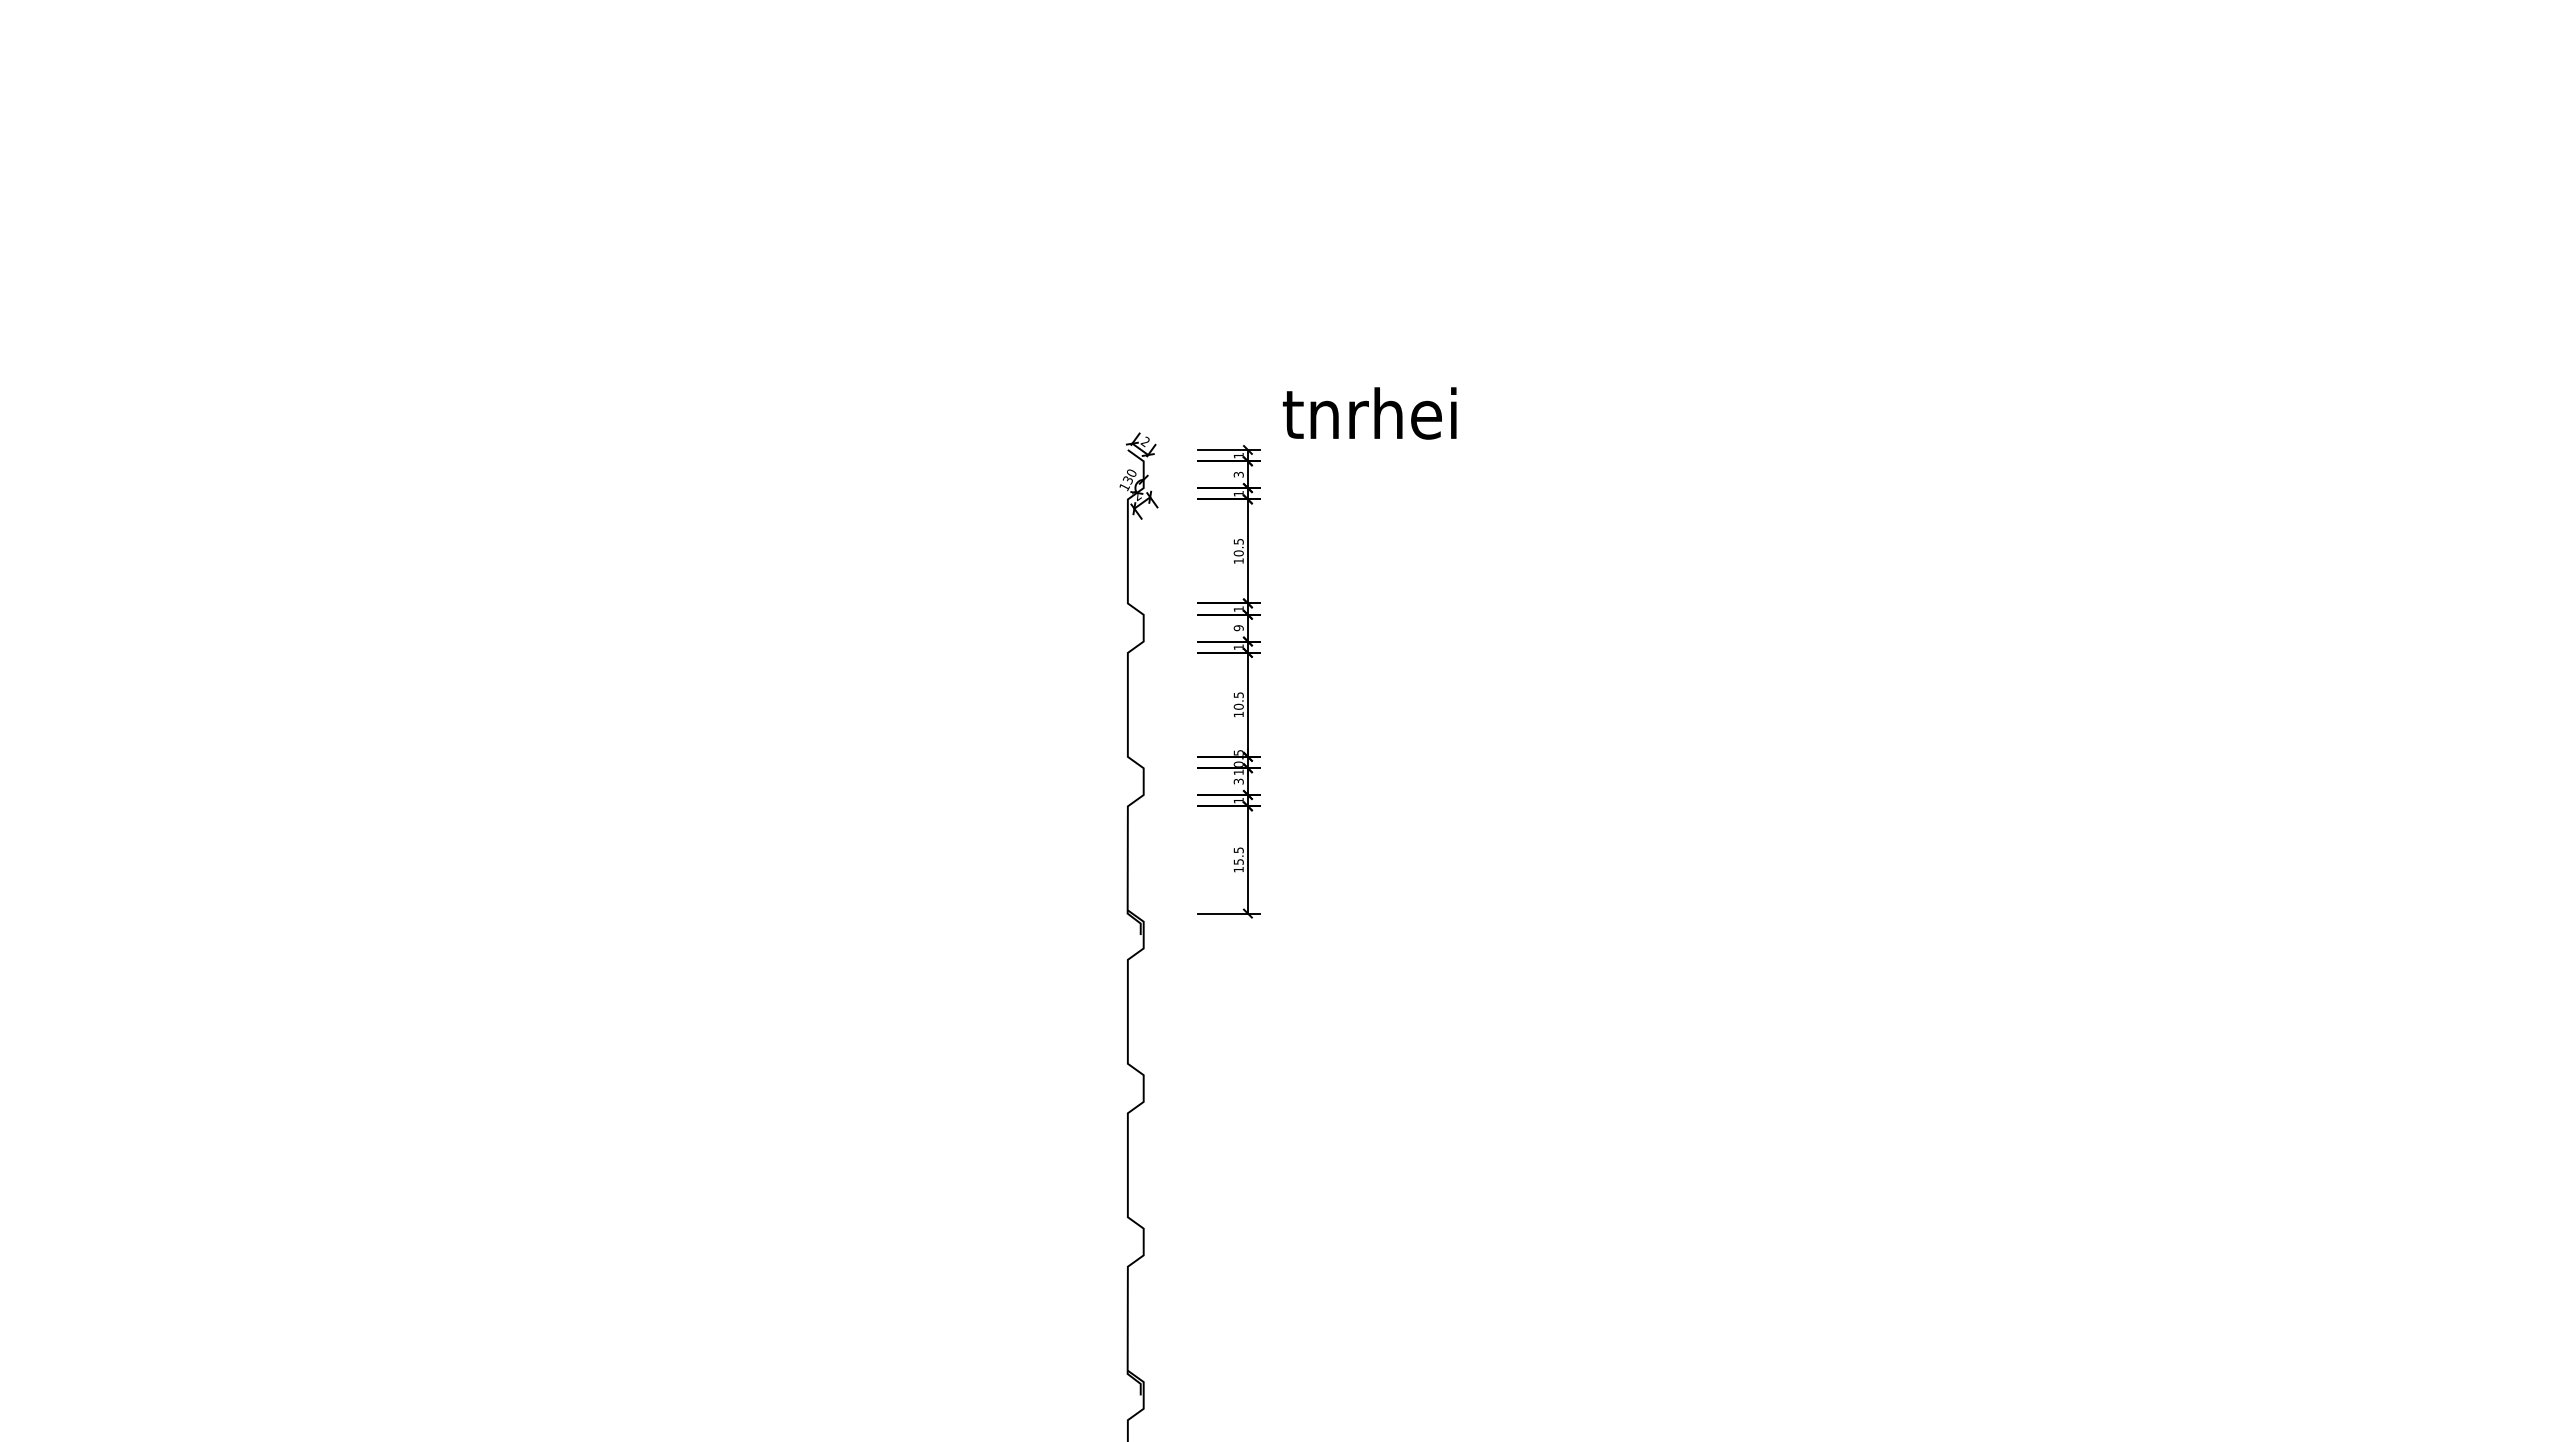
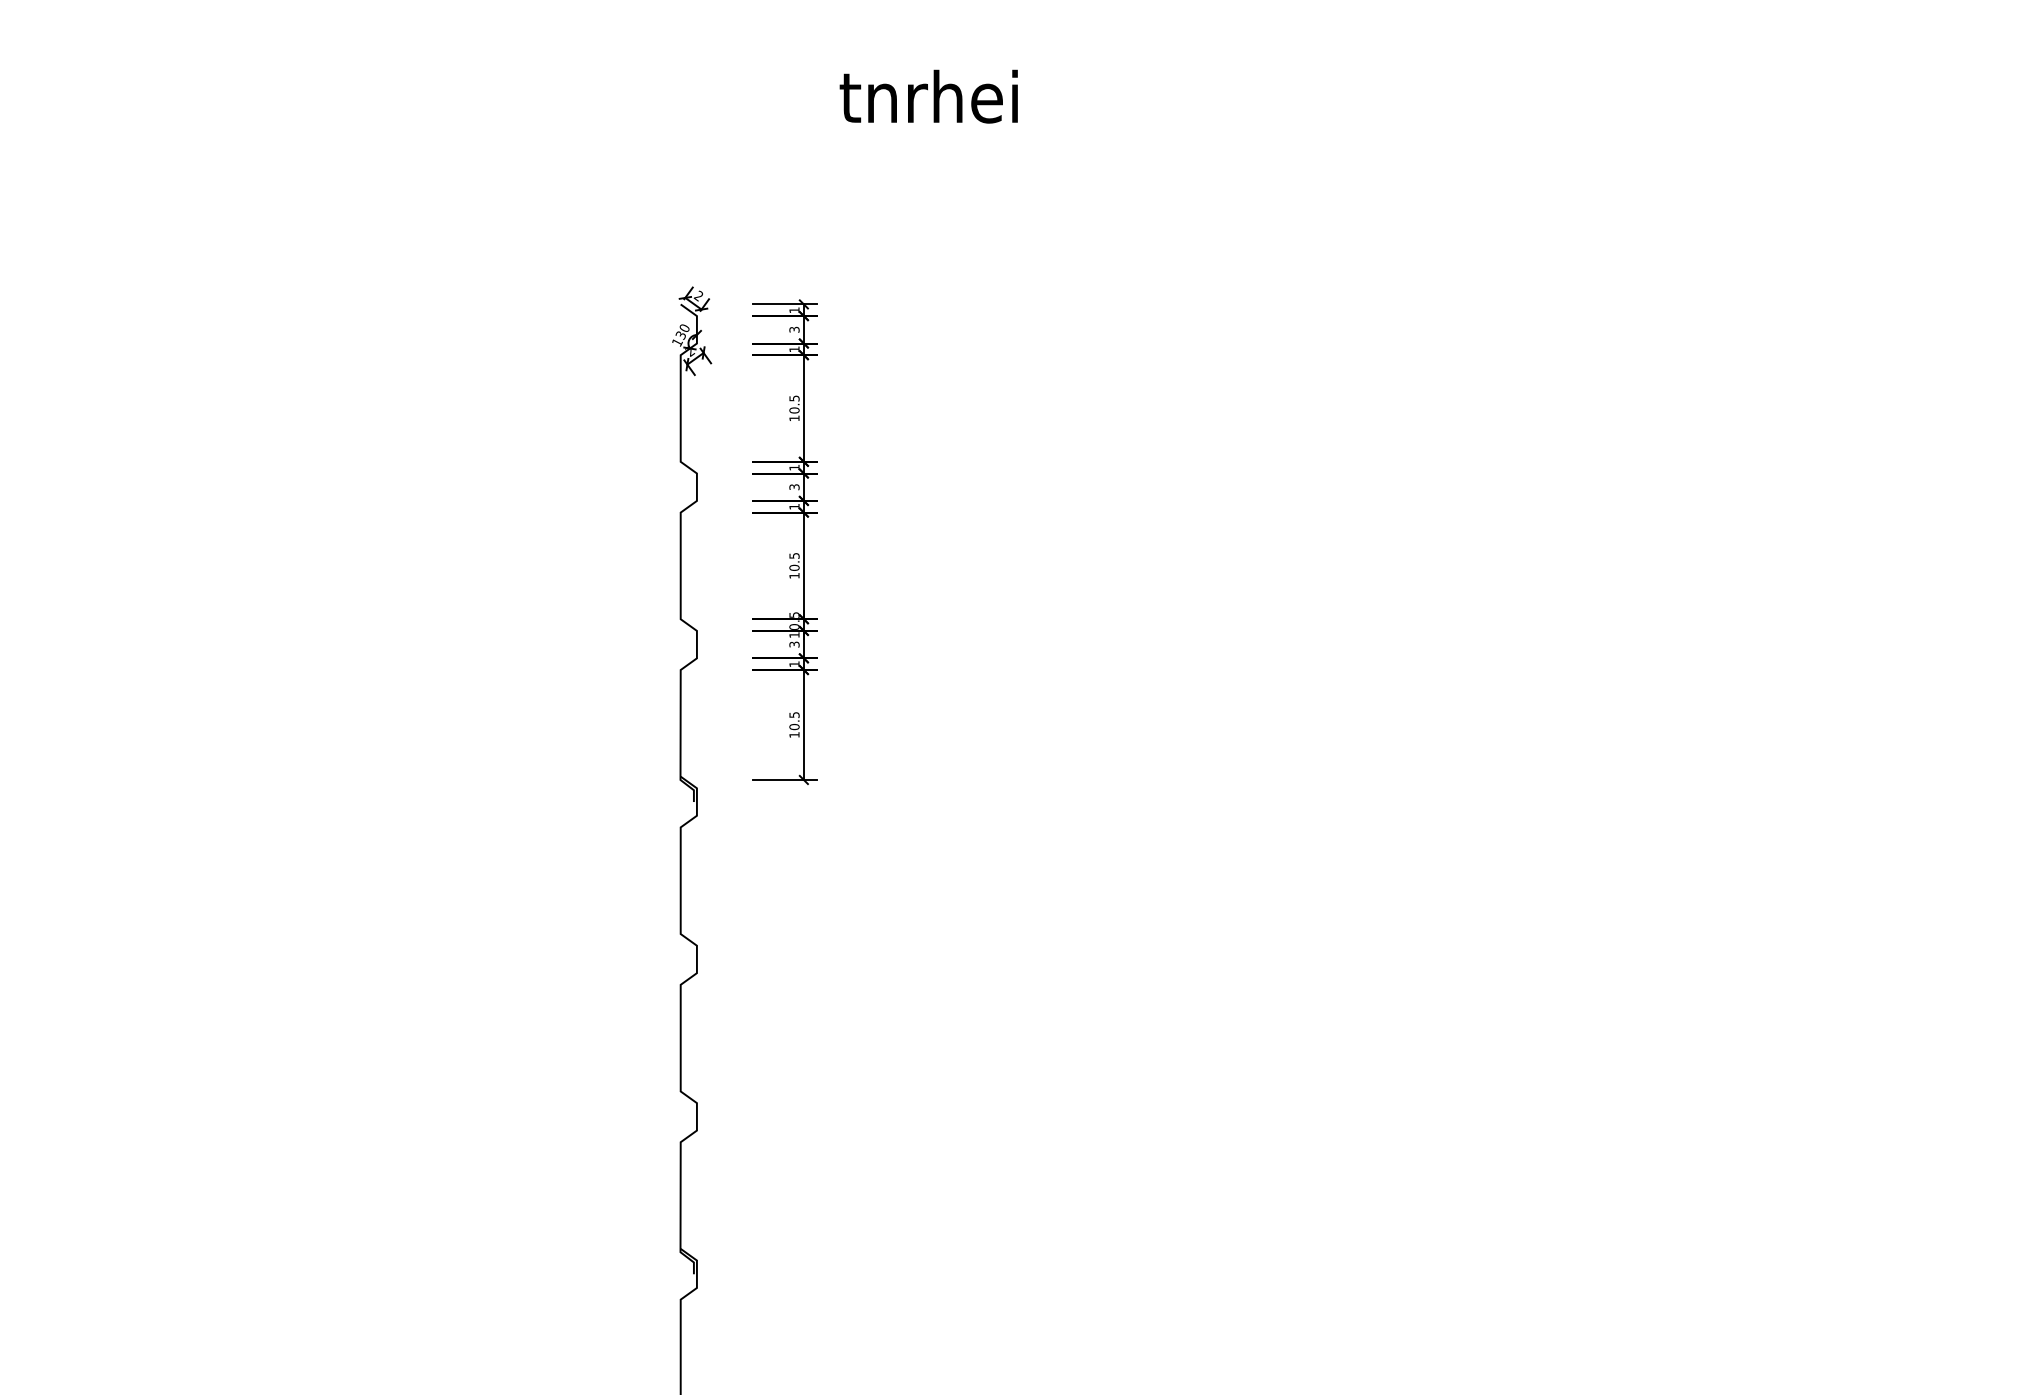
text: (1369, 413) -> (928, 96), moved
text: (1238, 628) -> (794, 487), 9 -> 3
text: (1238, 861) -> (794, 726), 15.5 -> 10.5

